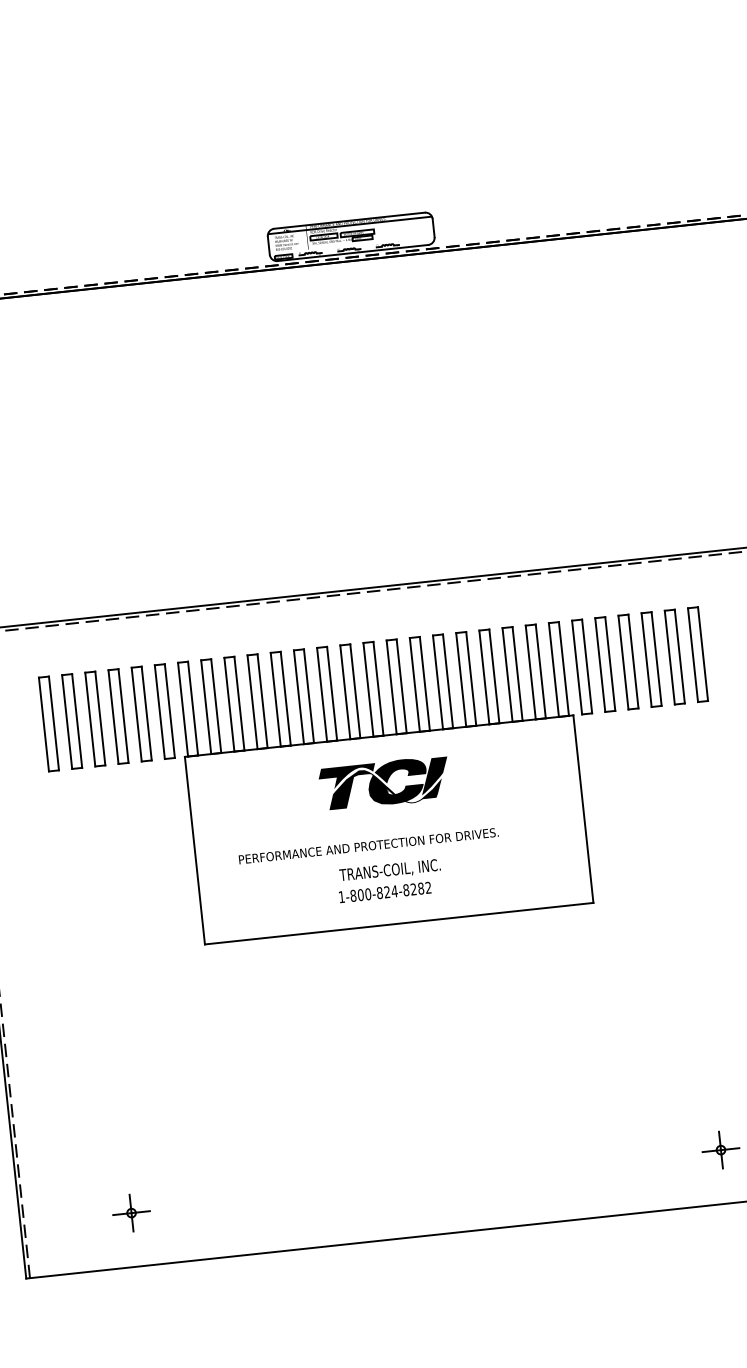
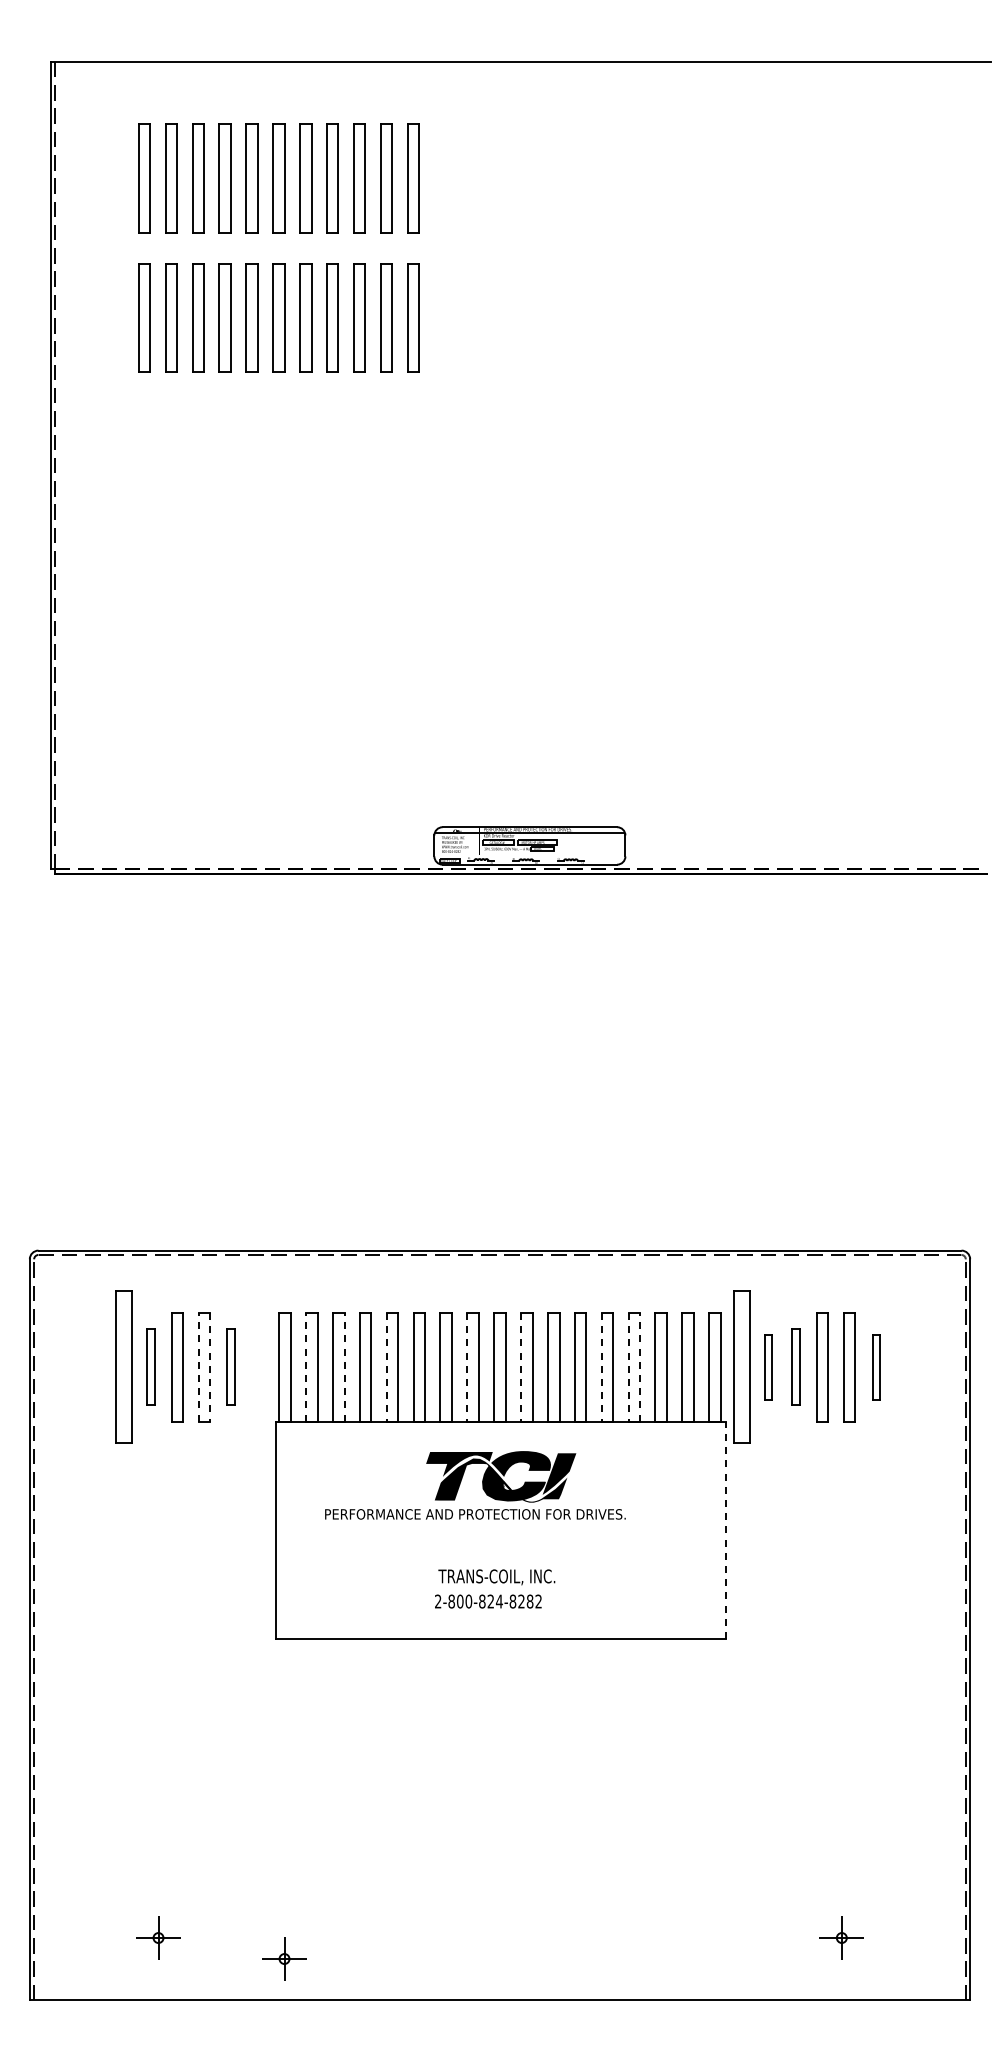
part: (697, 654) -> (875, 1367), size x0.6
part: (628, 662) -> (795, 1367), size x0.7
part: (605, 664) -> (768, 1367), size x0.6
part: (581, 667) -> (741, 1367), size x1.4
line: (494, 675) -> (640, 1366), solid -> dashed
line: (484, 677) -> (628, 1367), solid -> dashed
line: (461, 680) -> (601, 1367), solid -> dashed
line: (392, 687) -> (521, 1367), solid -> dashed
line: (345, 692) -> (467, 1367), solid -> dashed
line: (275, 699) -> (386, 1367), solid -> dashed
line: (239, 702) -> (344, 1366), solid -> dashed
line: (206, 706) -> (306, 1366), solid -> dashed
part: (164, 711) -> (257, 1367), removed
part: (141, 714) -> (230, 1367), size x0.7
line: (113, 716) -> (198, 1366), solid -> dashed
line: (123, 716) -> (210, 1367), solid -> dashed
part: (72, 721) -> (150, 1367), size x0.7
part: (48, 724) -> (123, 1367), size x1.4
line: (583, 809) -> (725, 1530), solid -> dashed
text: (368, 846) -> (475, 1514), moved
text: (342, 897) -> (438, 1601), 1-800-824-8282 -> 2-800-824-8282
part: (242, 1219) -> (284, 1958), added

